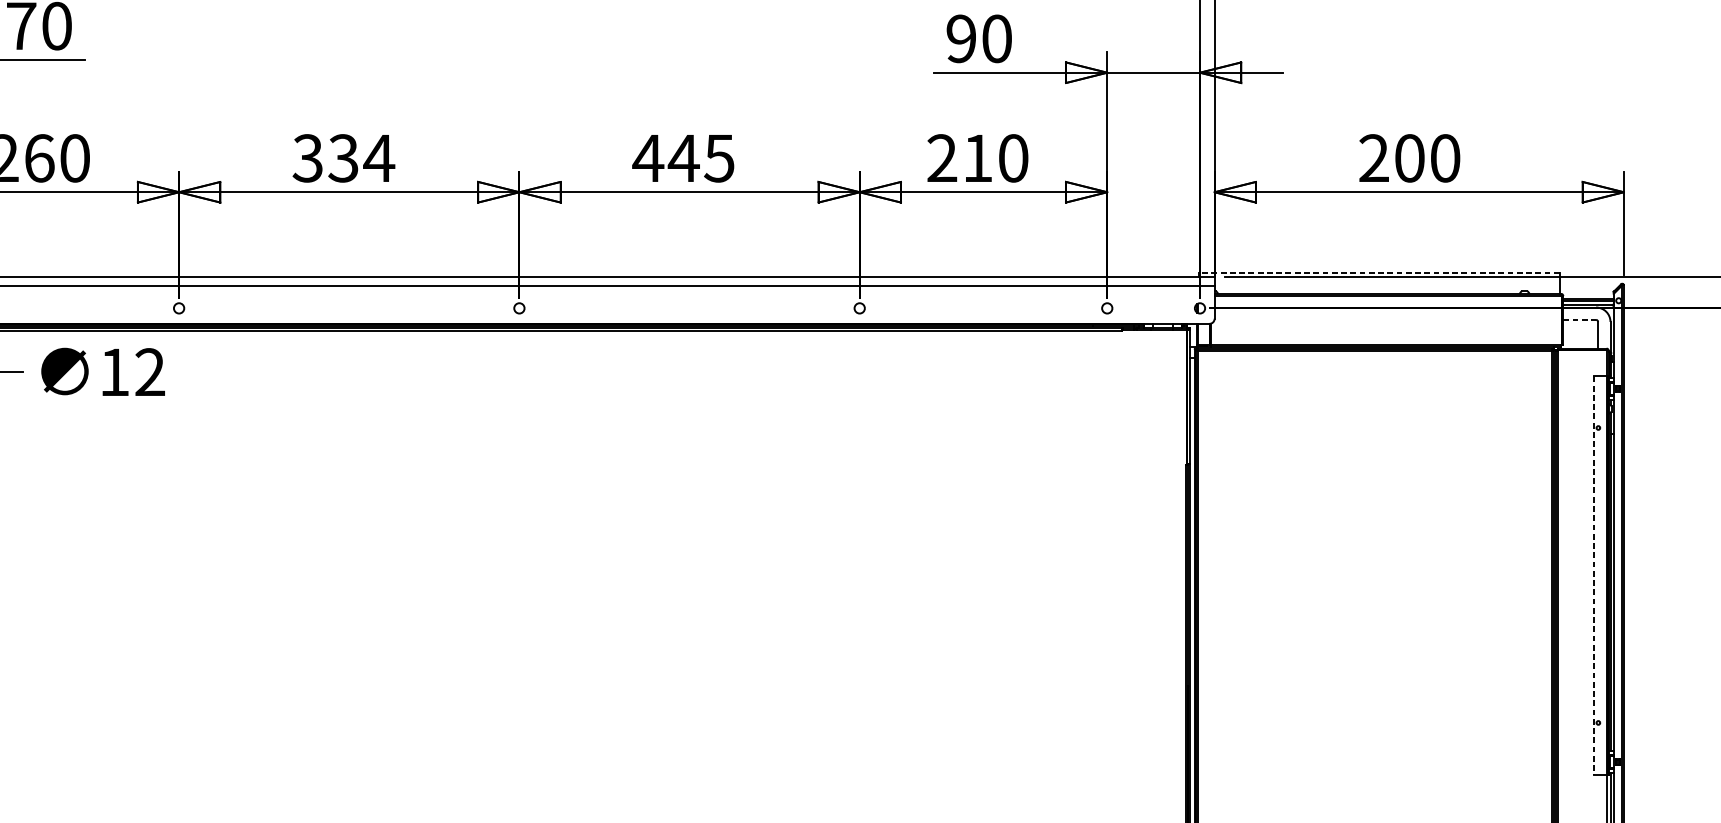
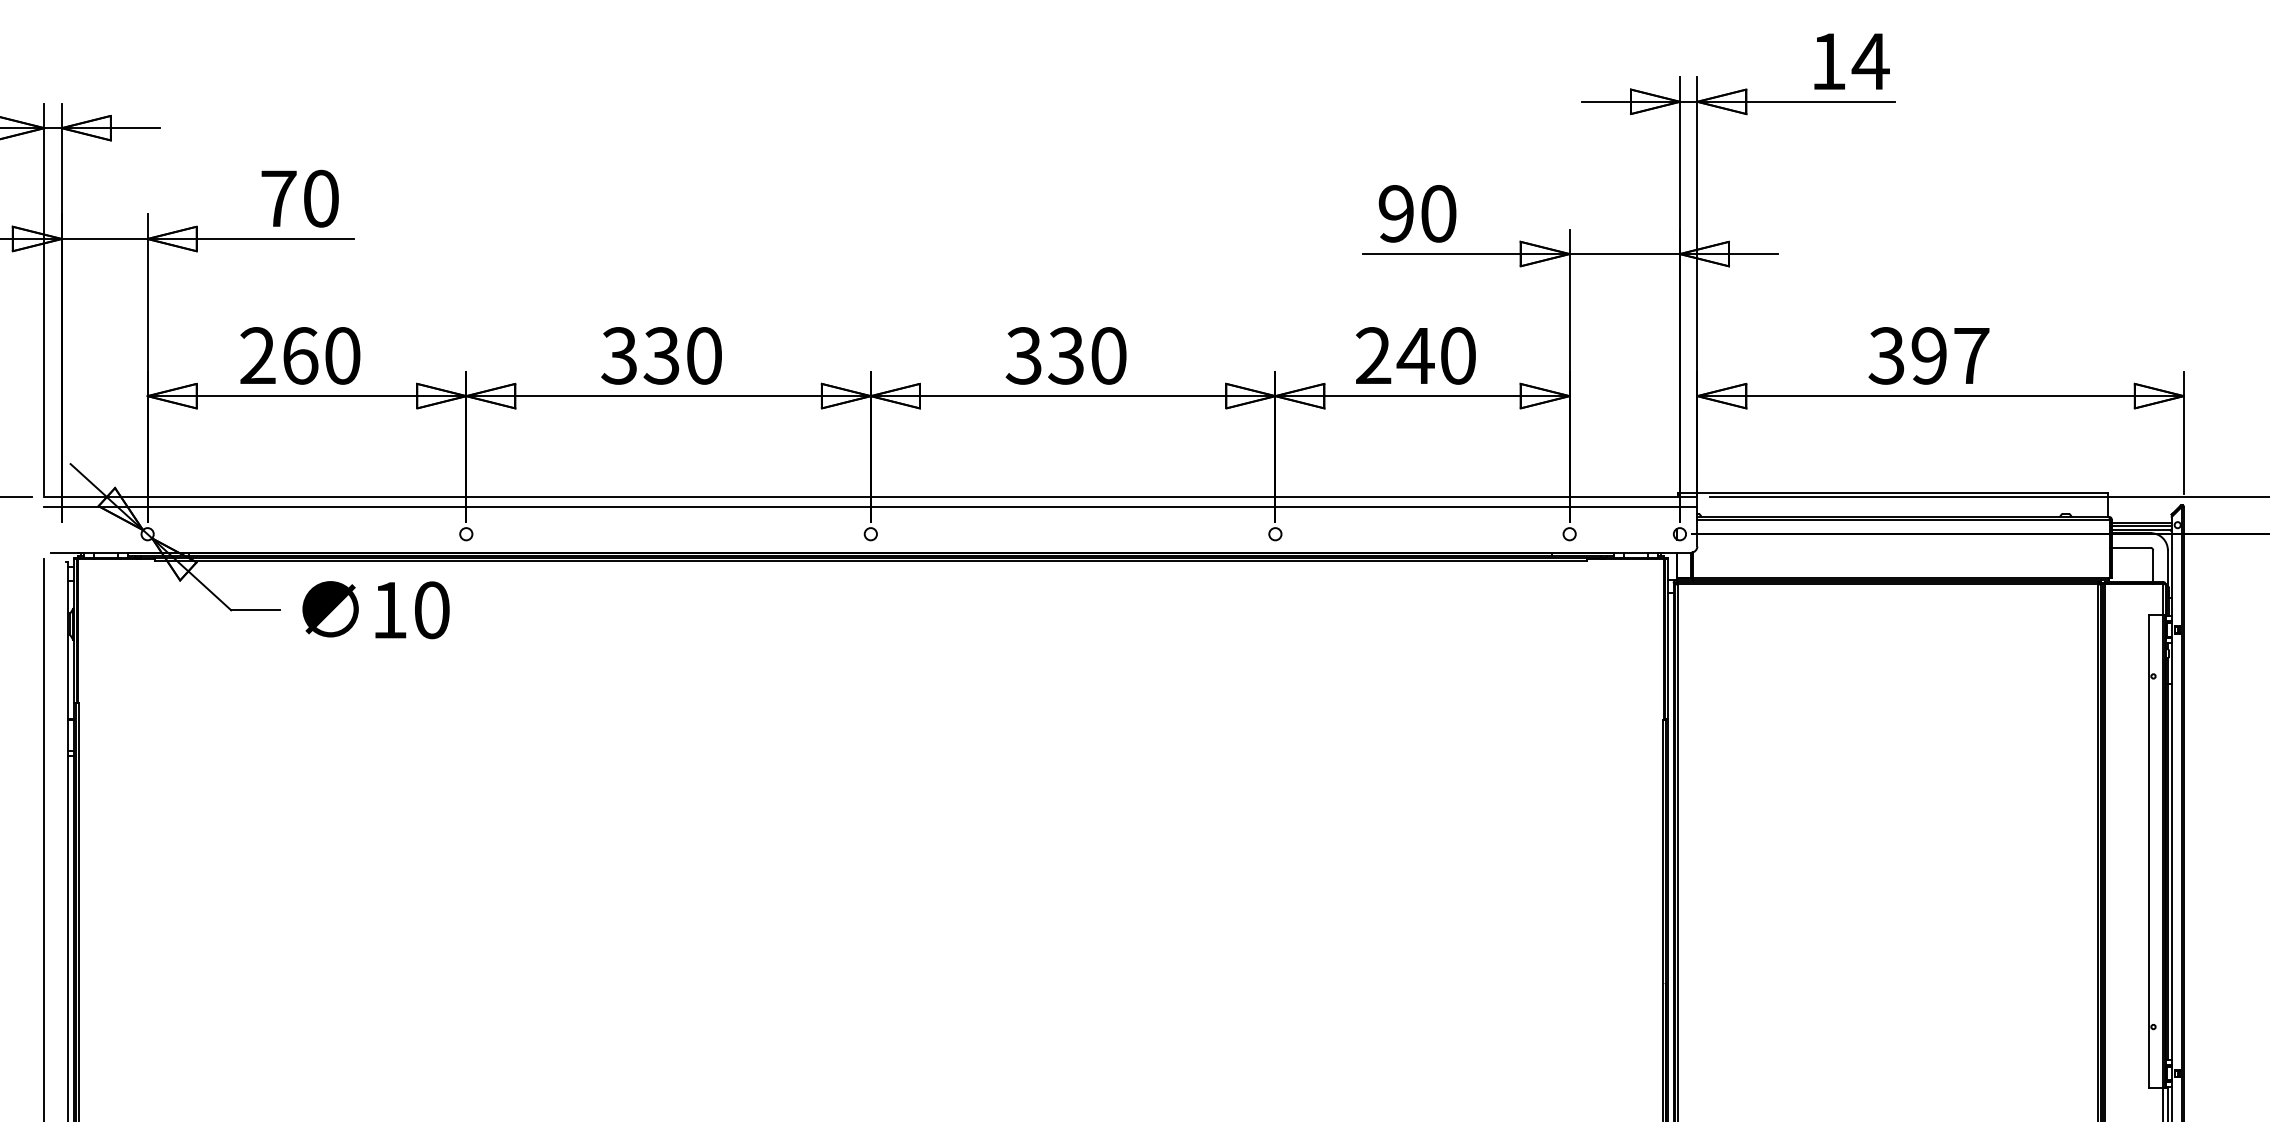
text: (379, 158) -> (704, 355), 334 -> 330
text: (683, 158) -> (1065, 355), 445 -> 330
text: (977, 158) -> (1415, 355), 210 -> 240
text: (1409, 158) -> (1928, 355), 200 -> 397
line: (1379, 273) -> (1893, 492), dashed -> solid
line: (1579, 319) -> (2131, 547), dashed -> solid
text: (149, 372) -> (431, 610), 12 -> 10
line: (1594, 575) -> (2148, 851), dashed -> solid

